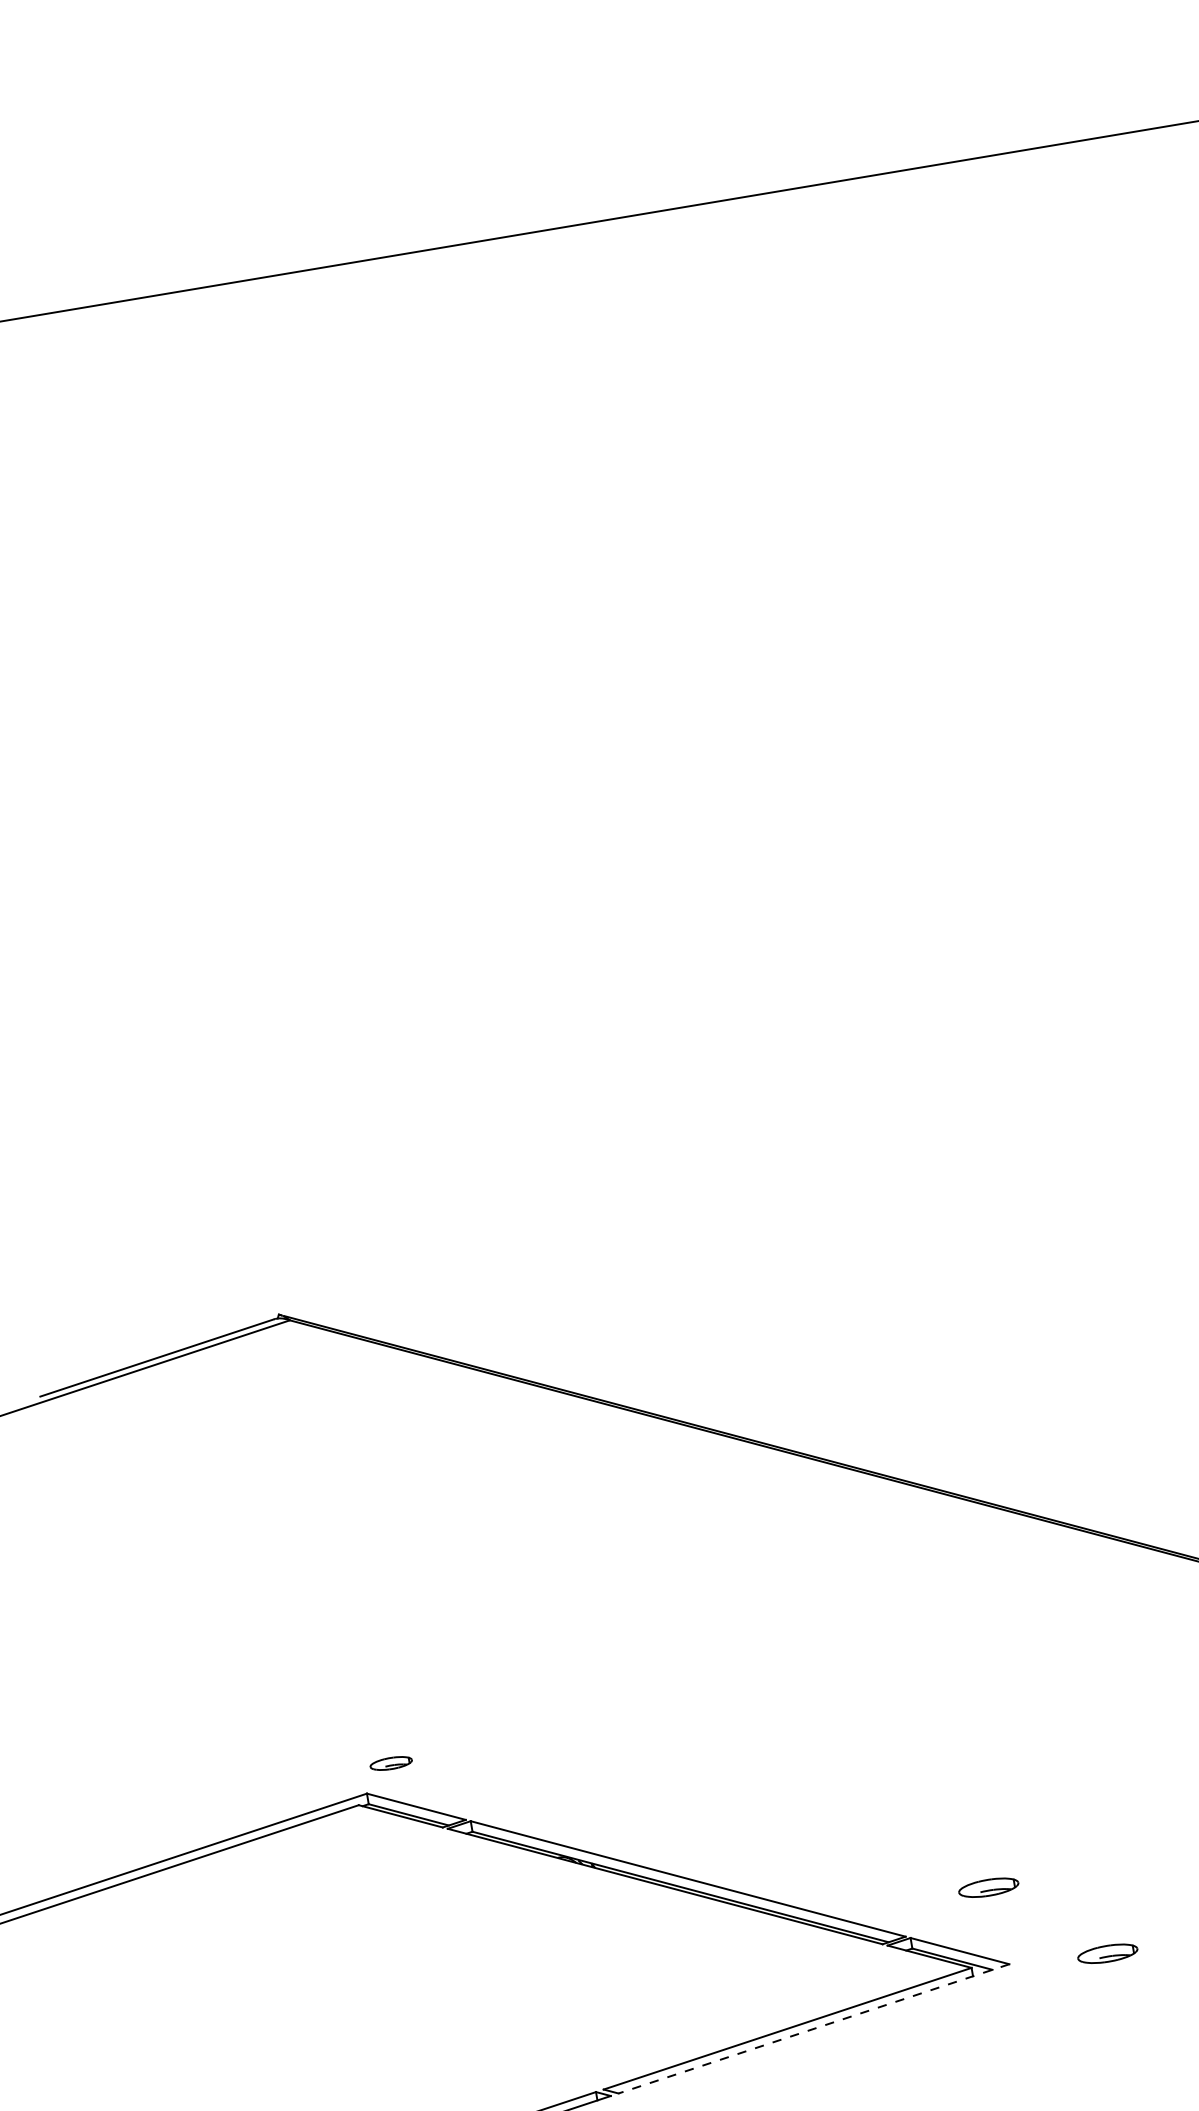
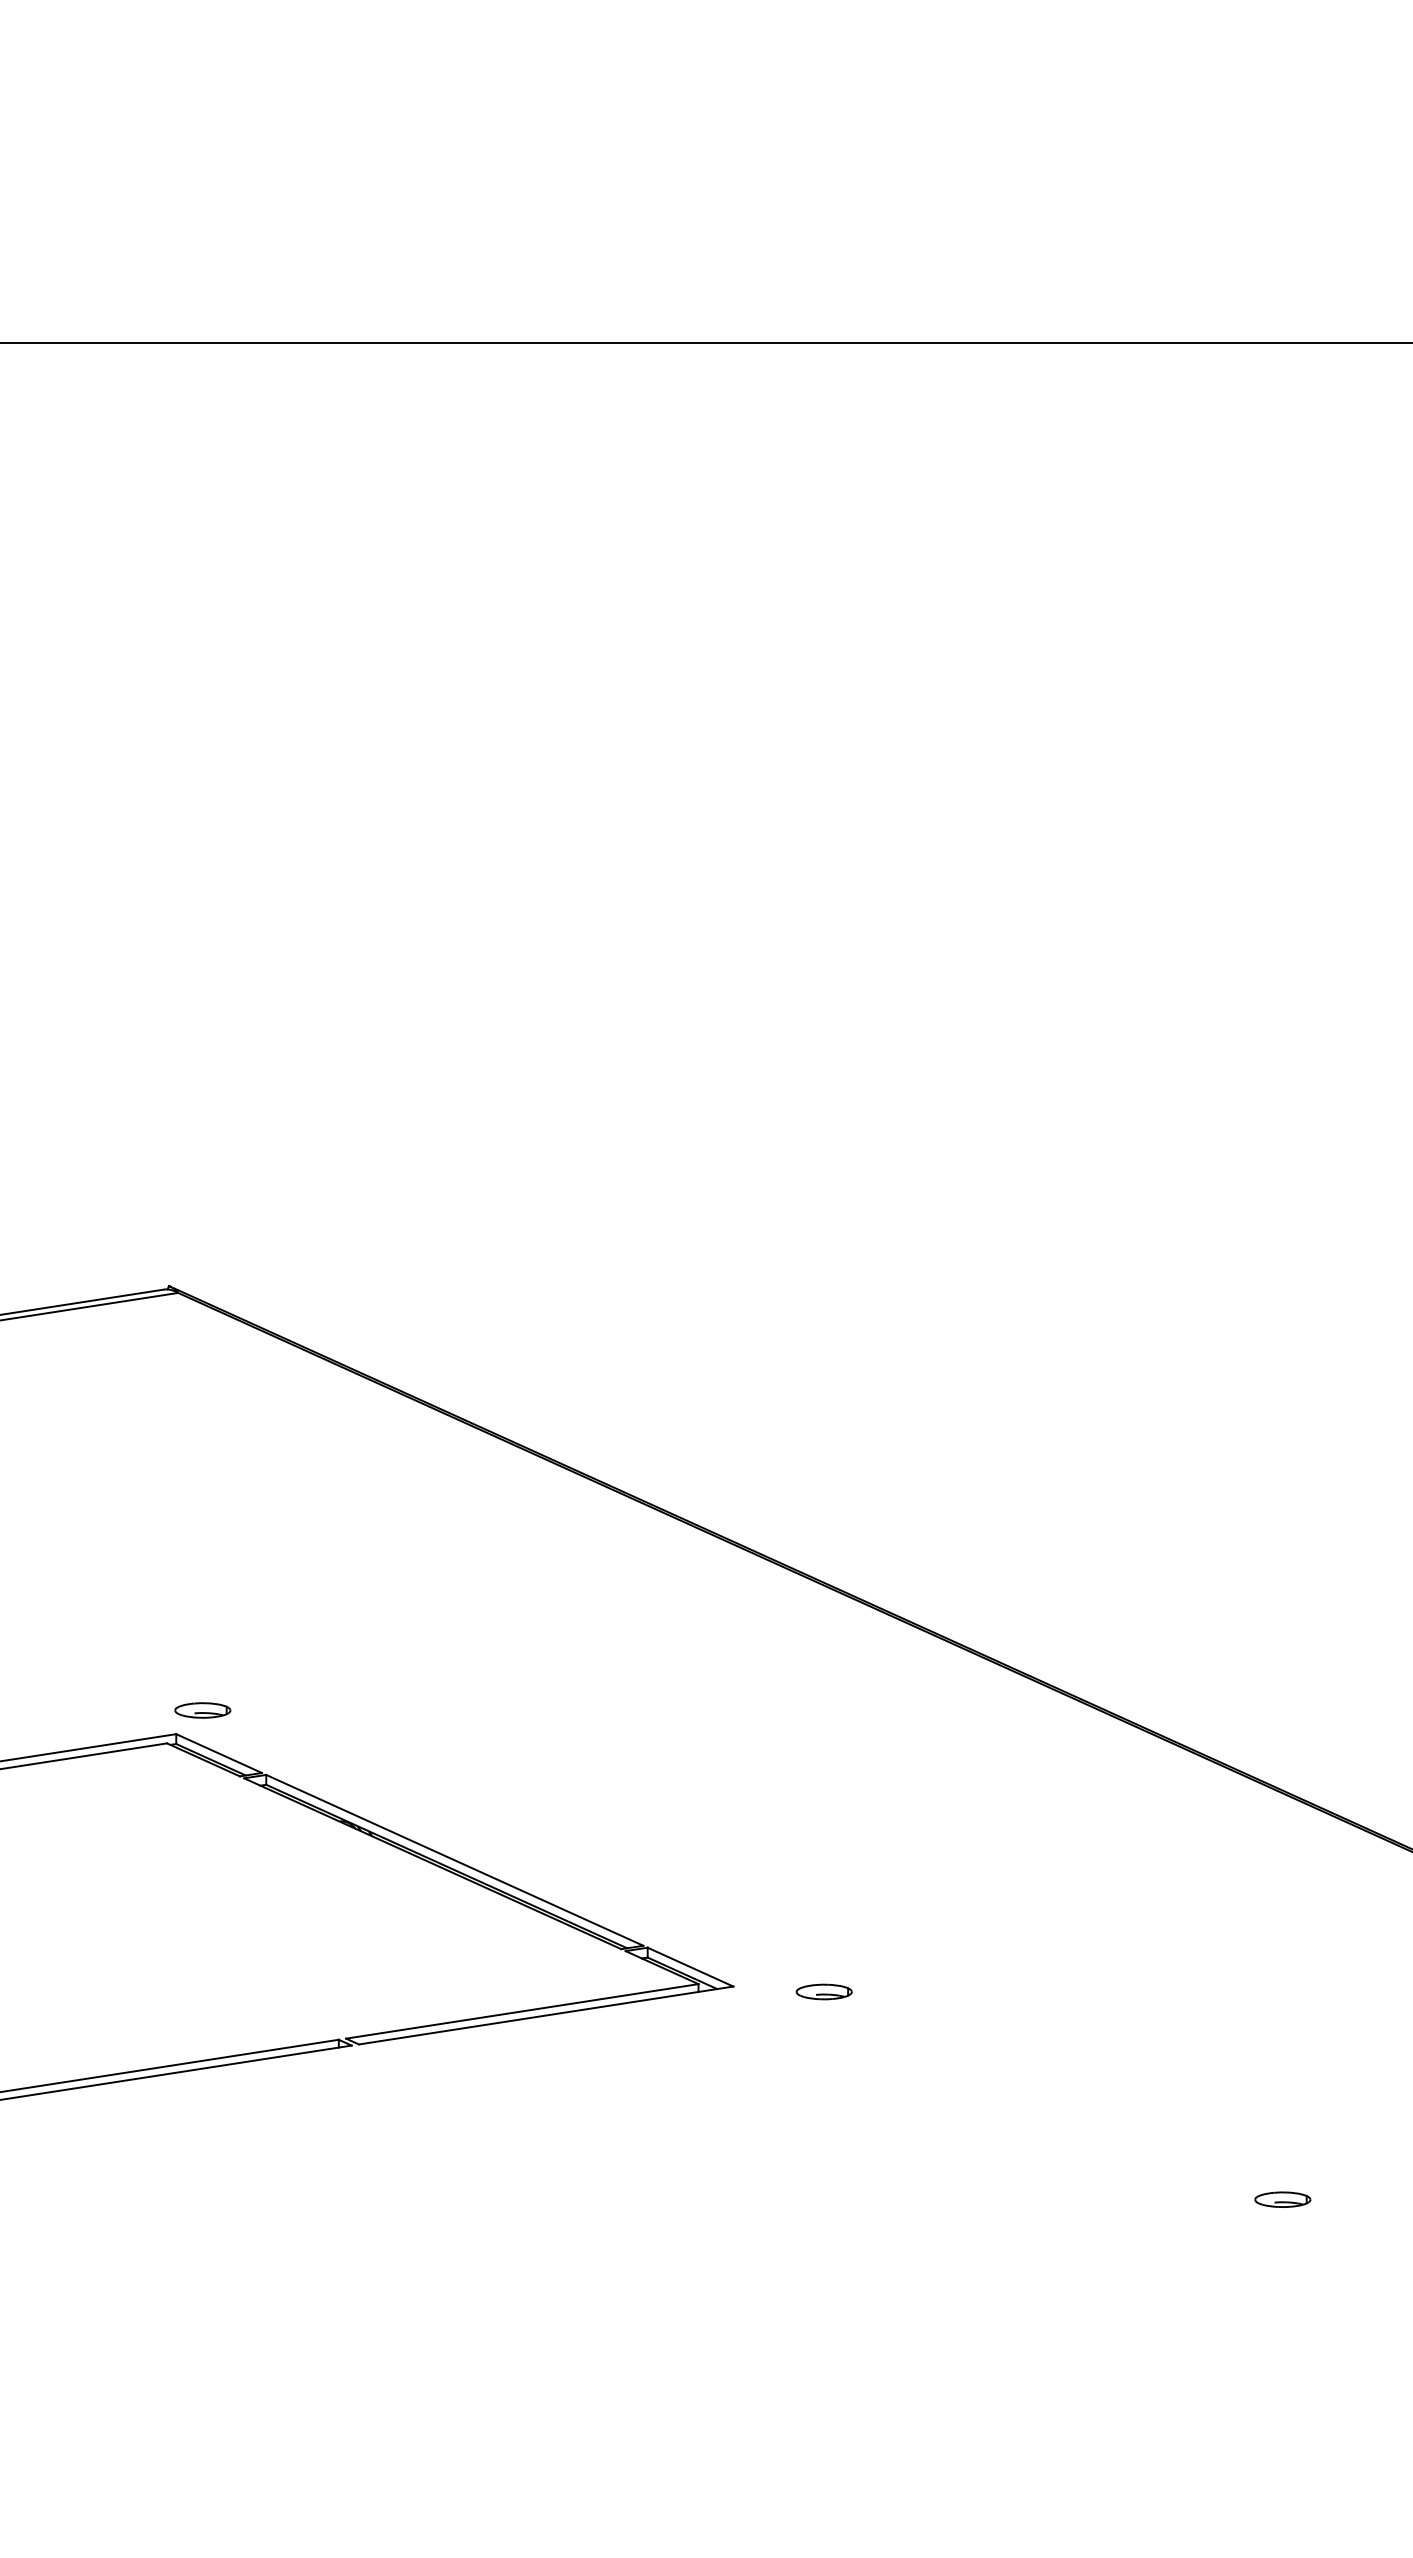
part: (390, 1763) -> (202, 1710), size x1.43
part: (987, 1887) -> (725, 1913), removed
line: (813, 2028) -> (545, 2015), dashed -> solid

